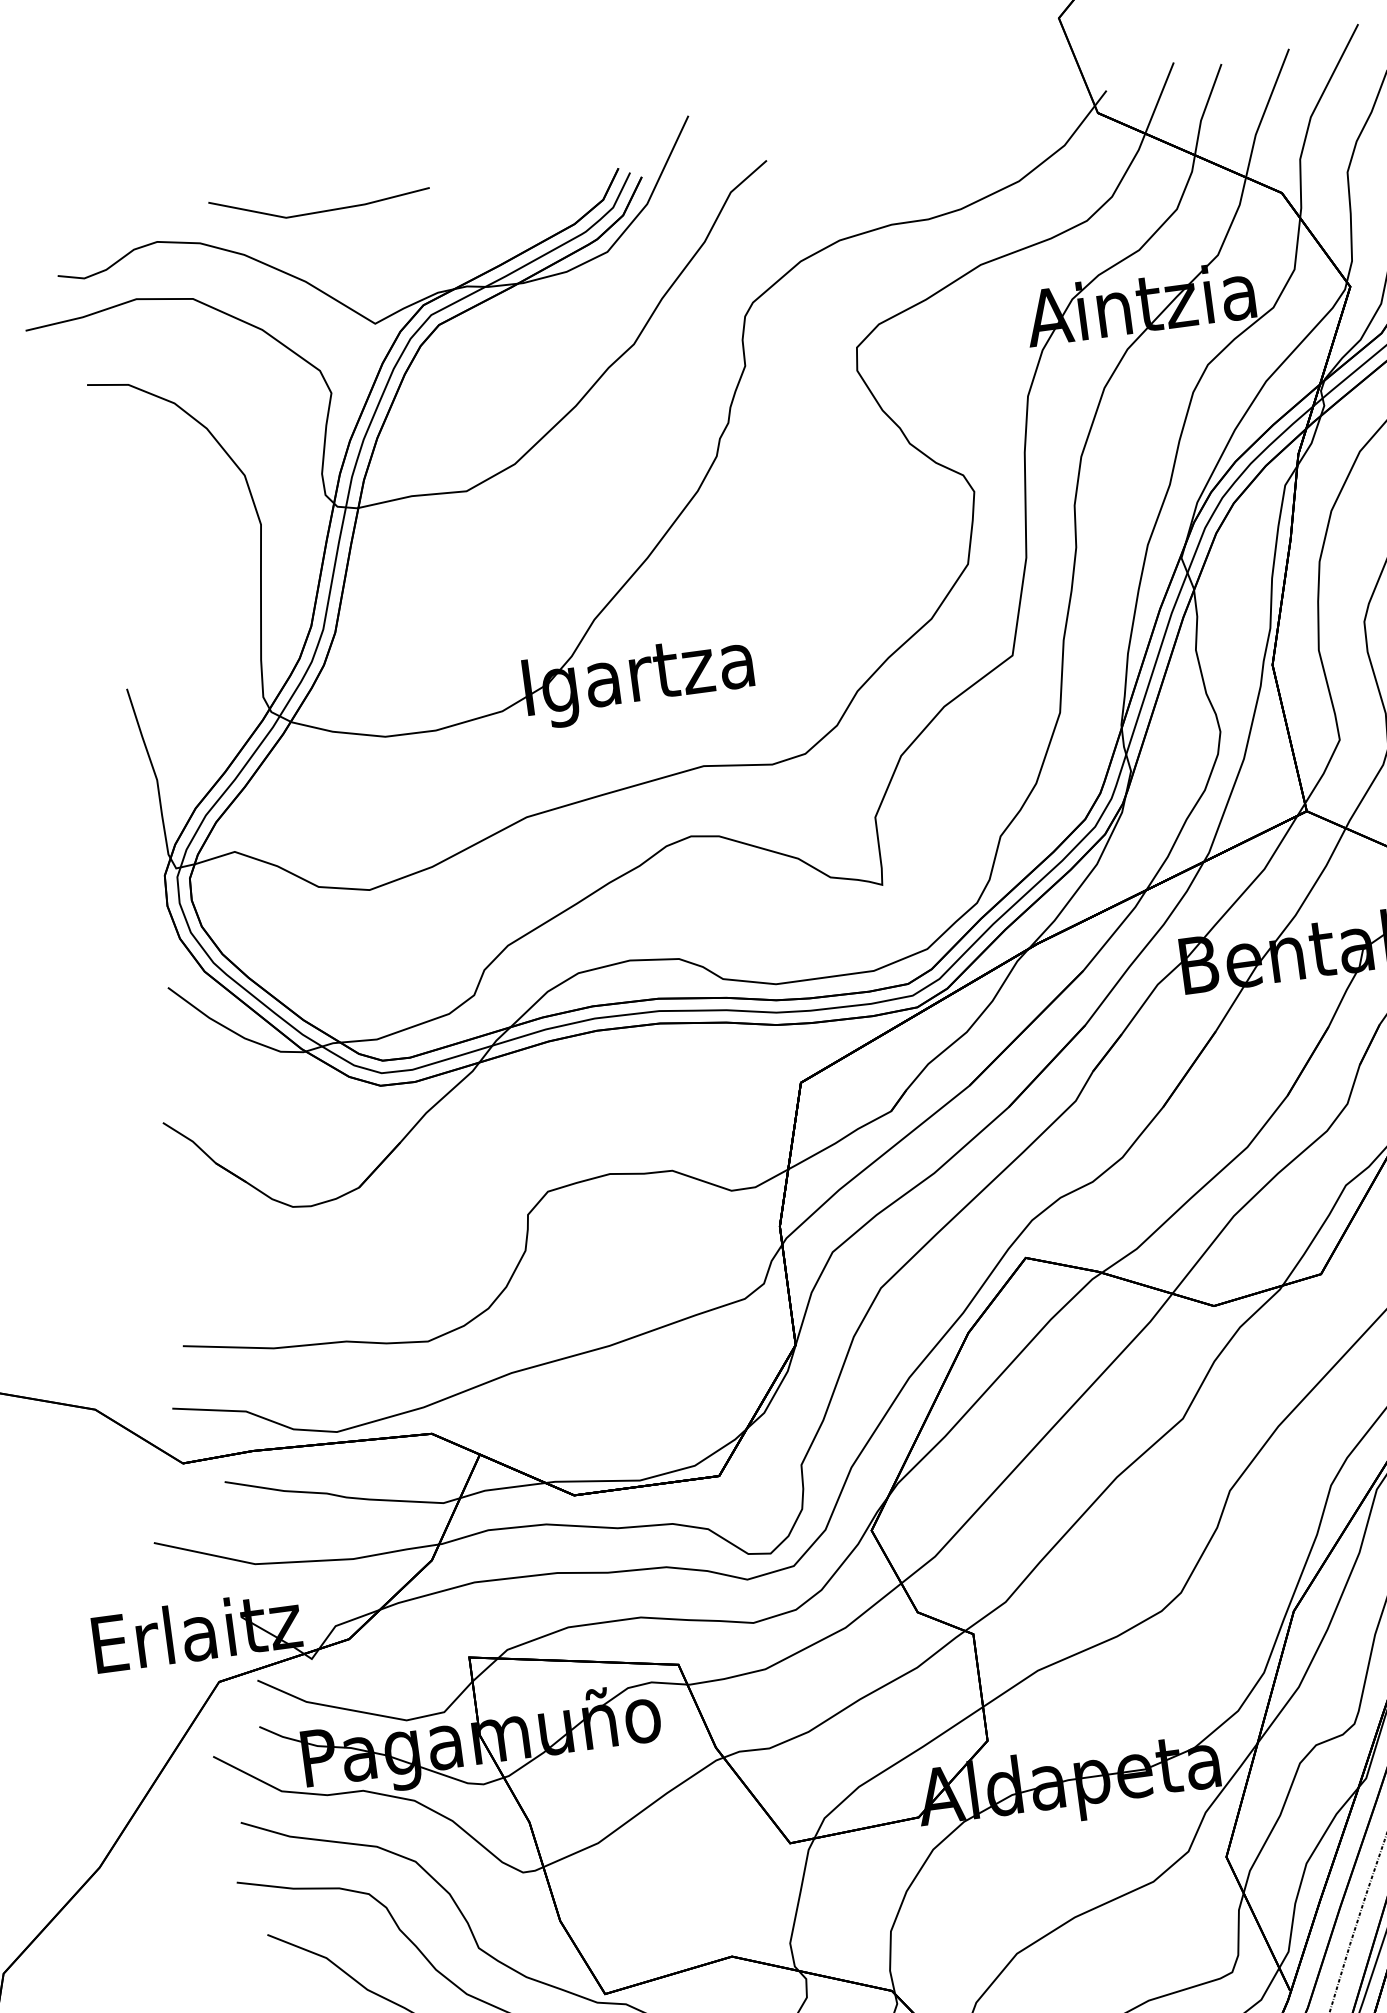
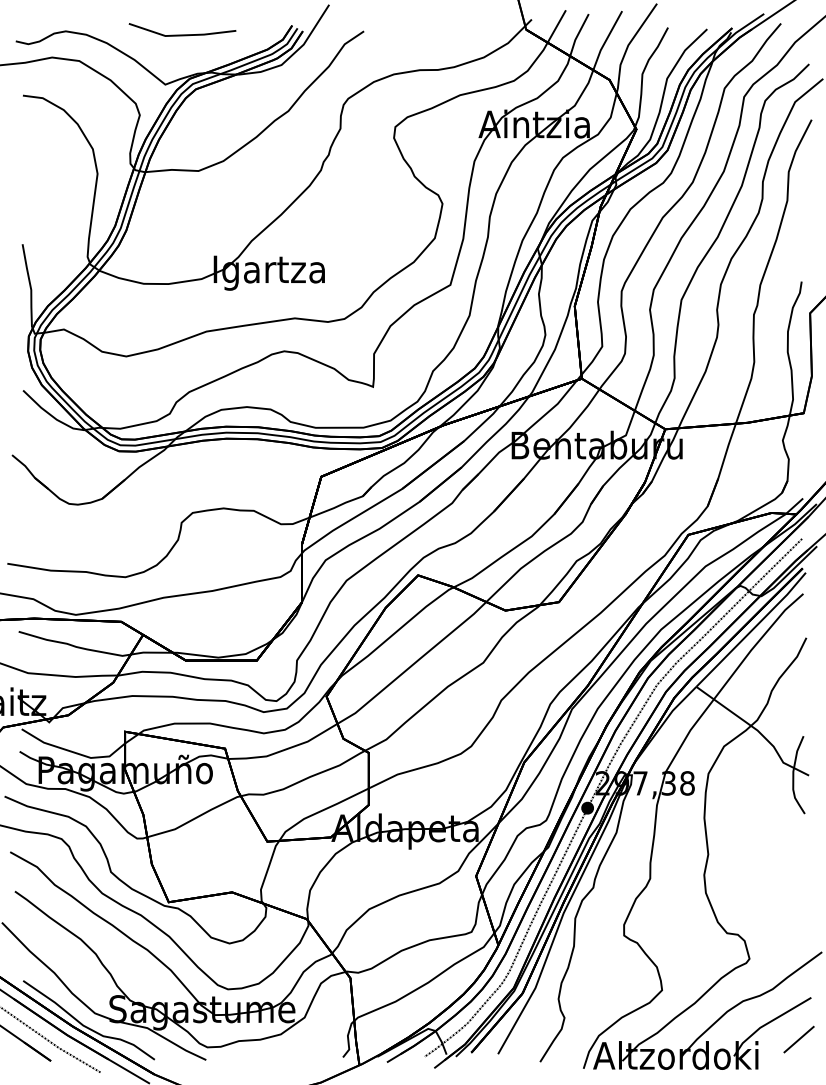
part: (319, 199) -> (182, 29), moved

